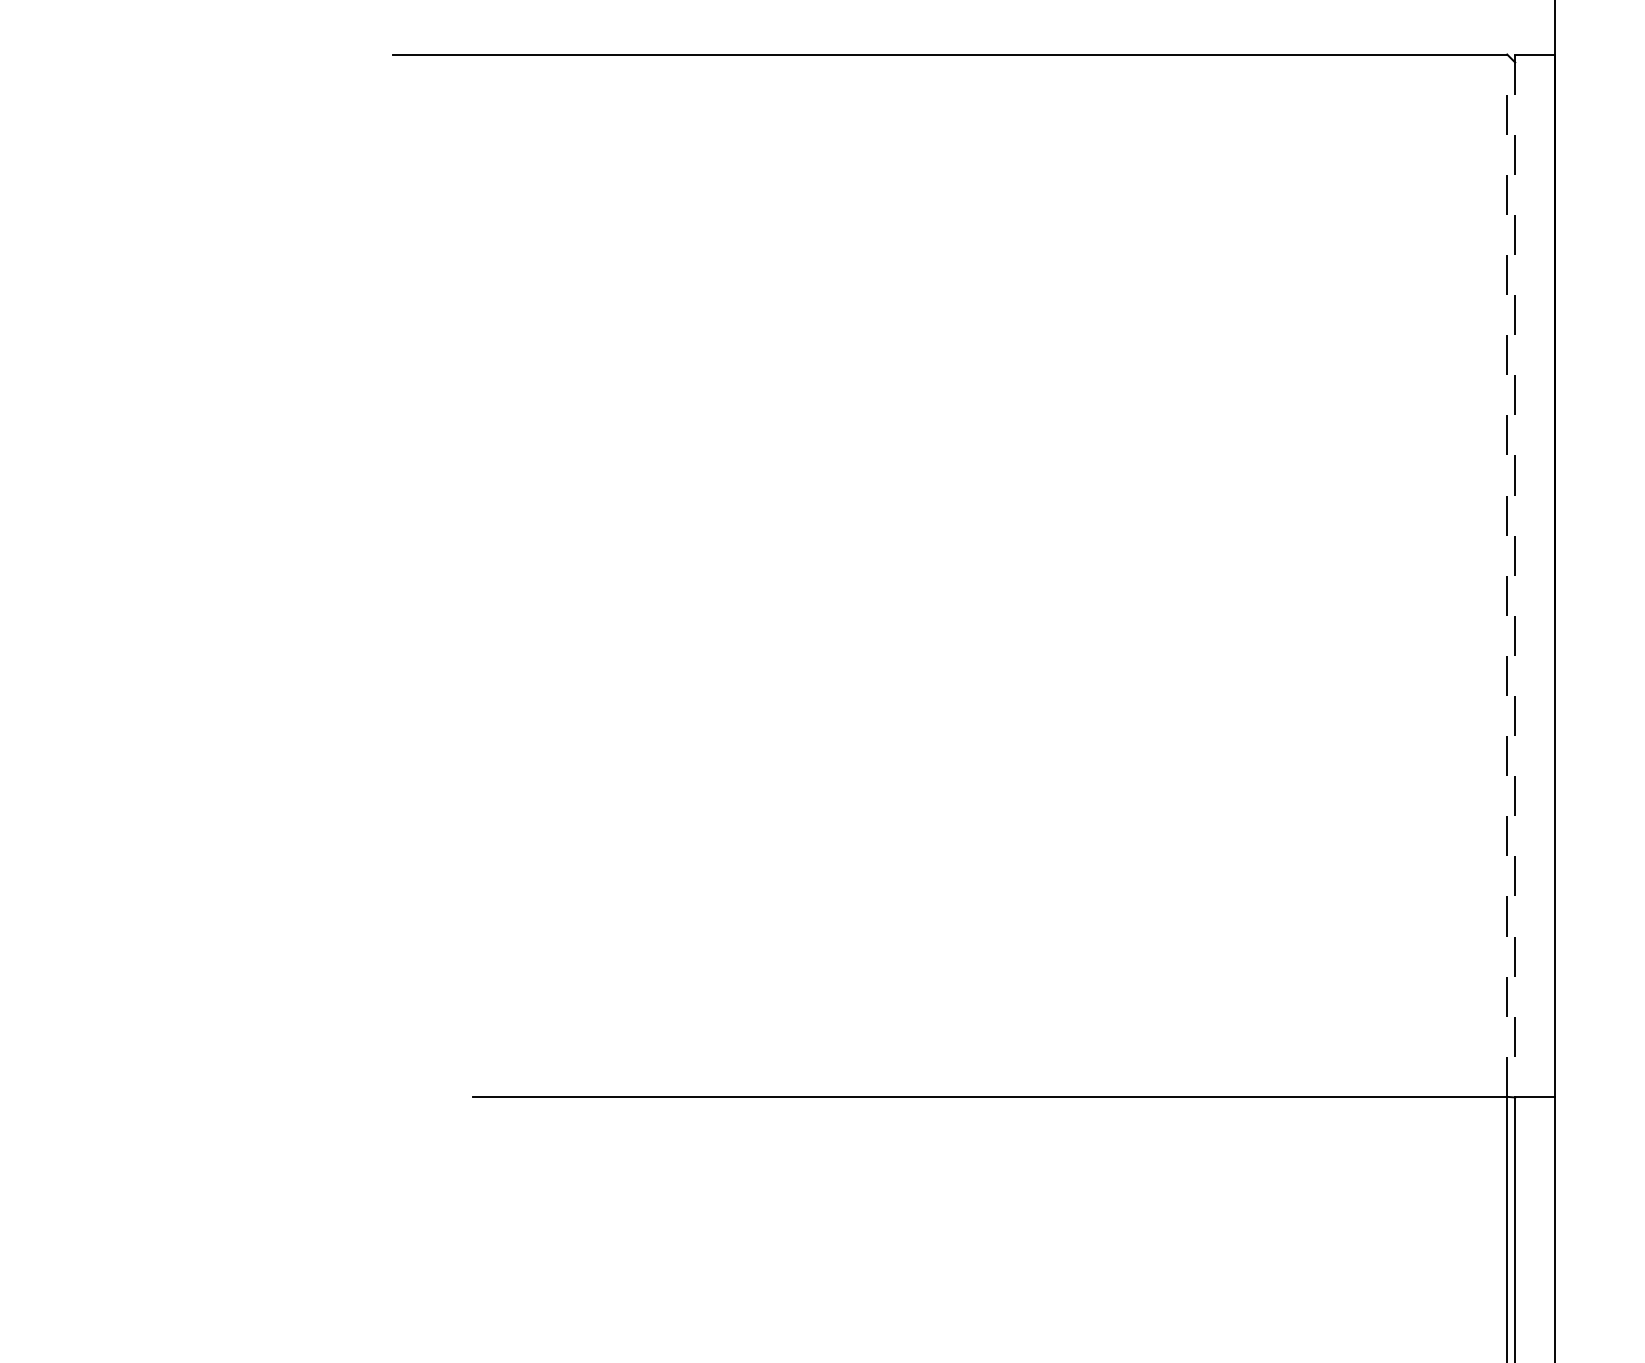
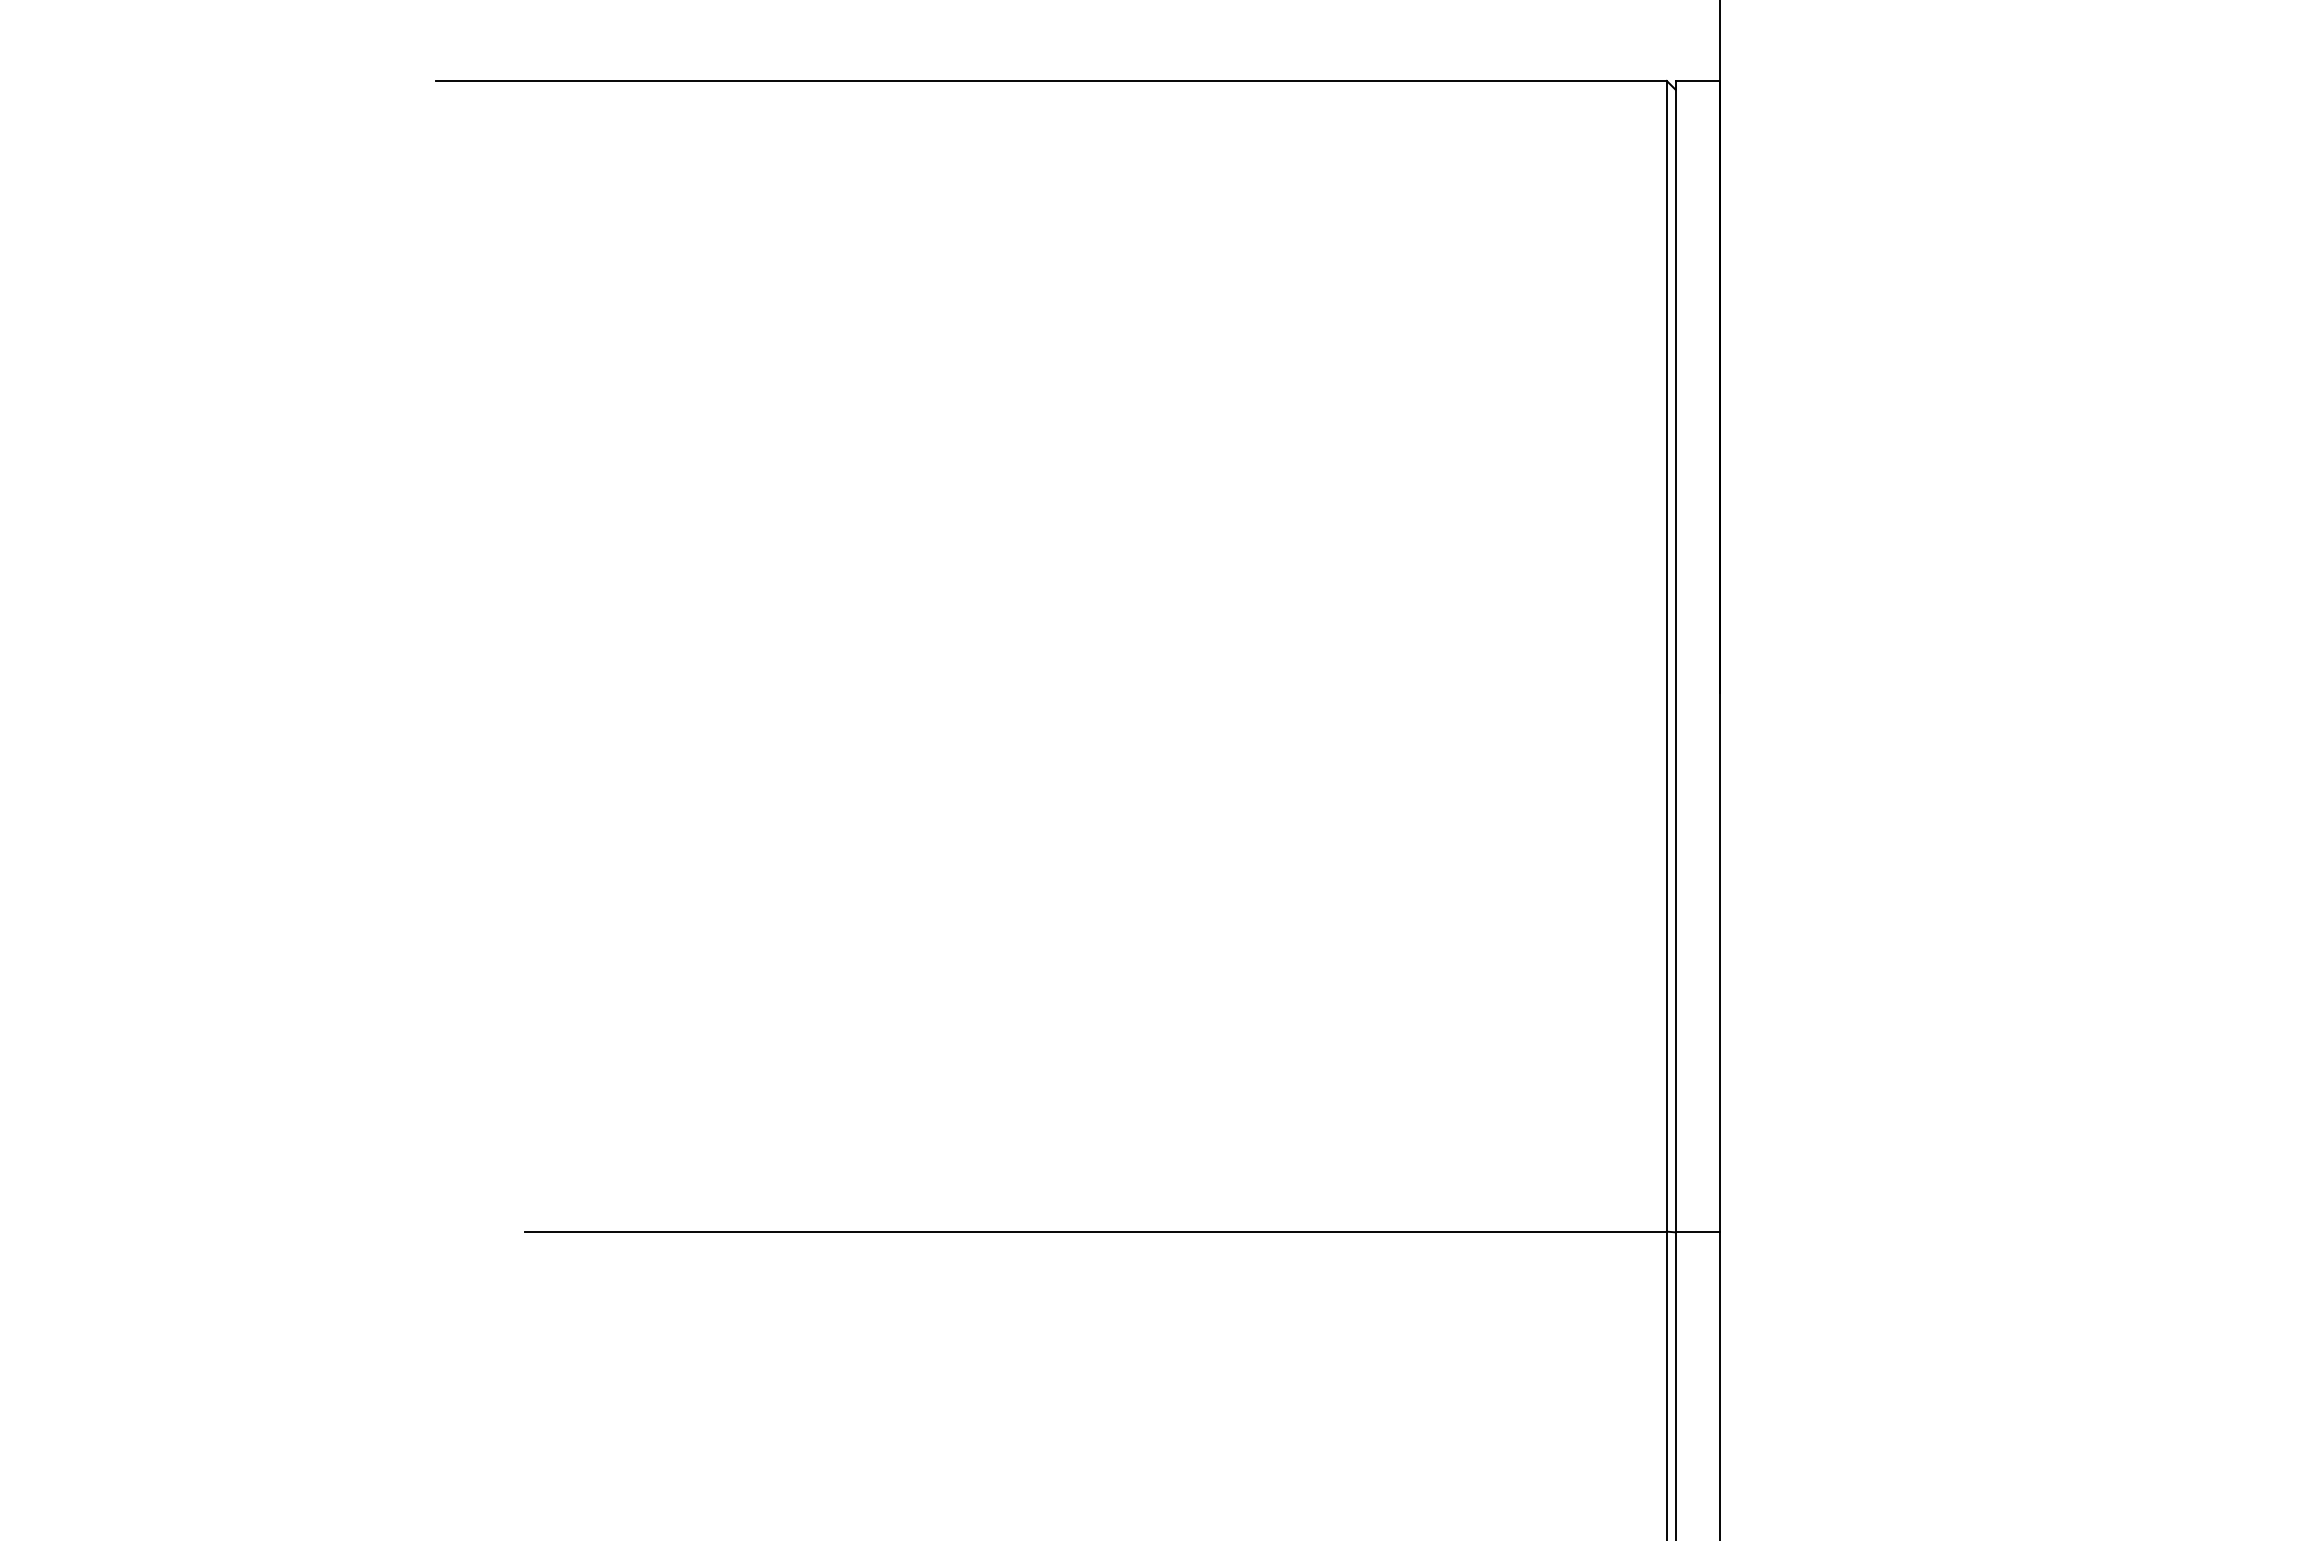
line: (1506, 574) -> (1666, 655), dashed -> solid
line: (1515, 575) -> (1675, 656), dashed -> solid

